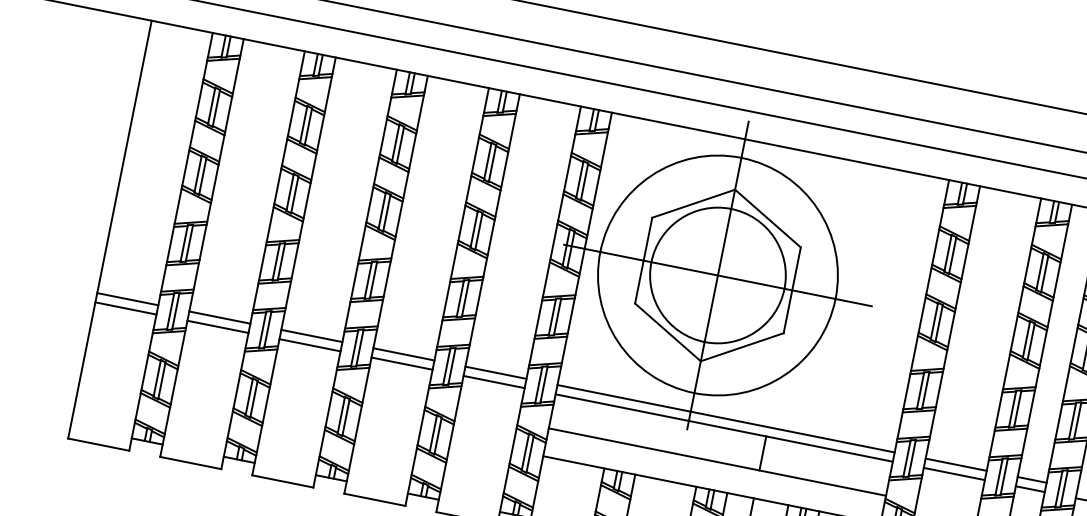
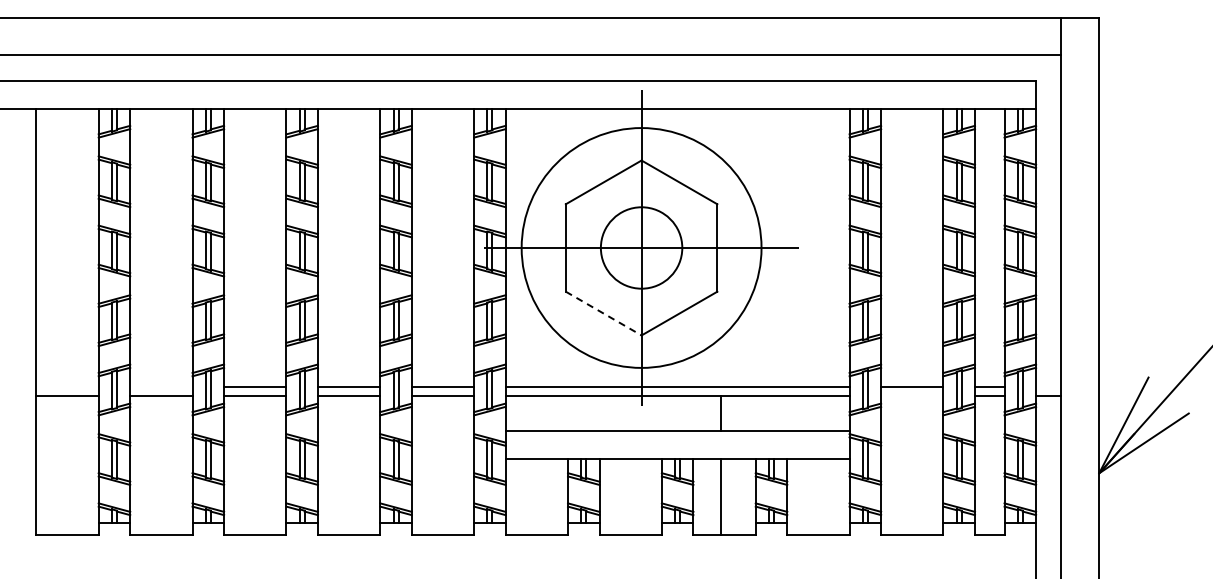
circle: (717, 275) -> (641, 247), size x0.6
line: (127, 298) -> (67, 386), removed
line: (220, 317) -> (161, 386), removed
line: (667, 332) -> (603, 313), solid -> dashed
line: (954, 474) -> (912, 396), removed

